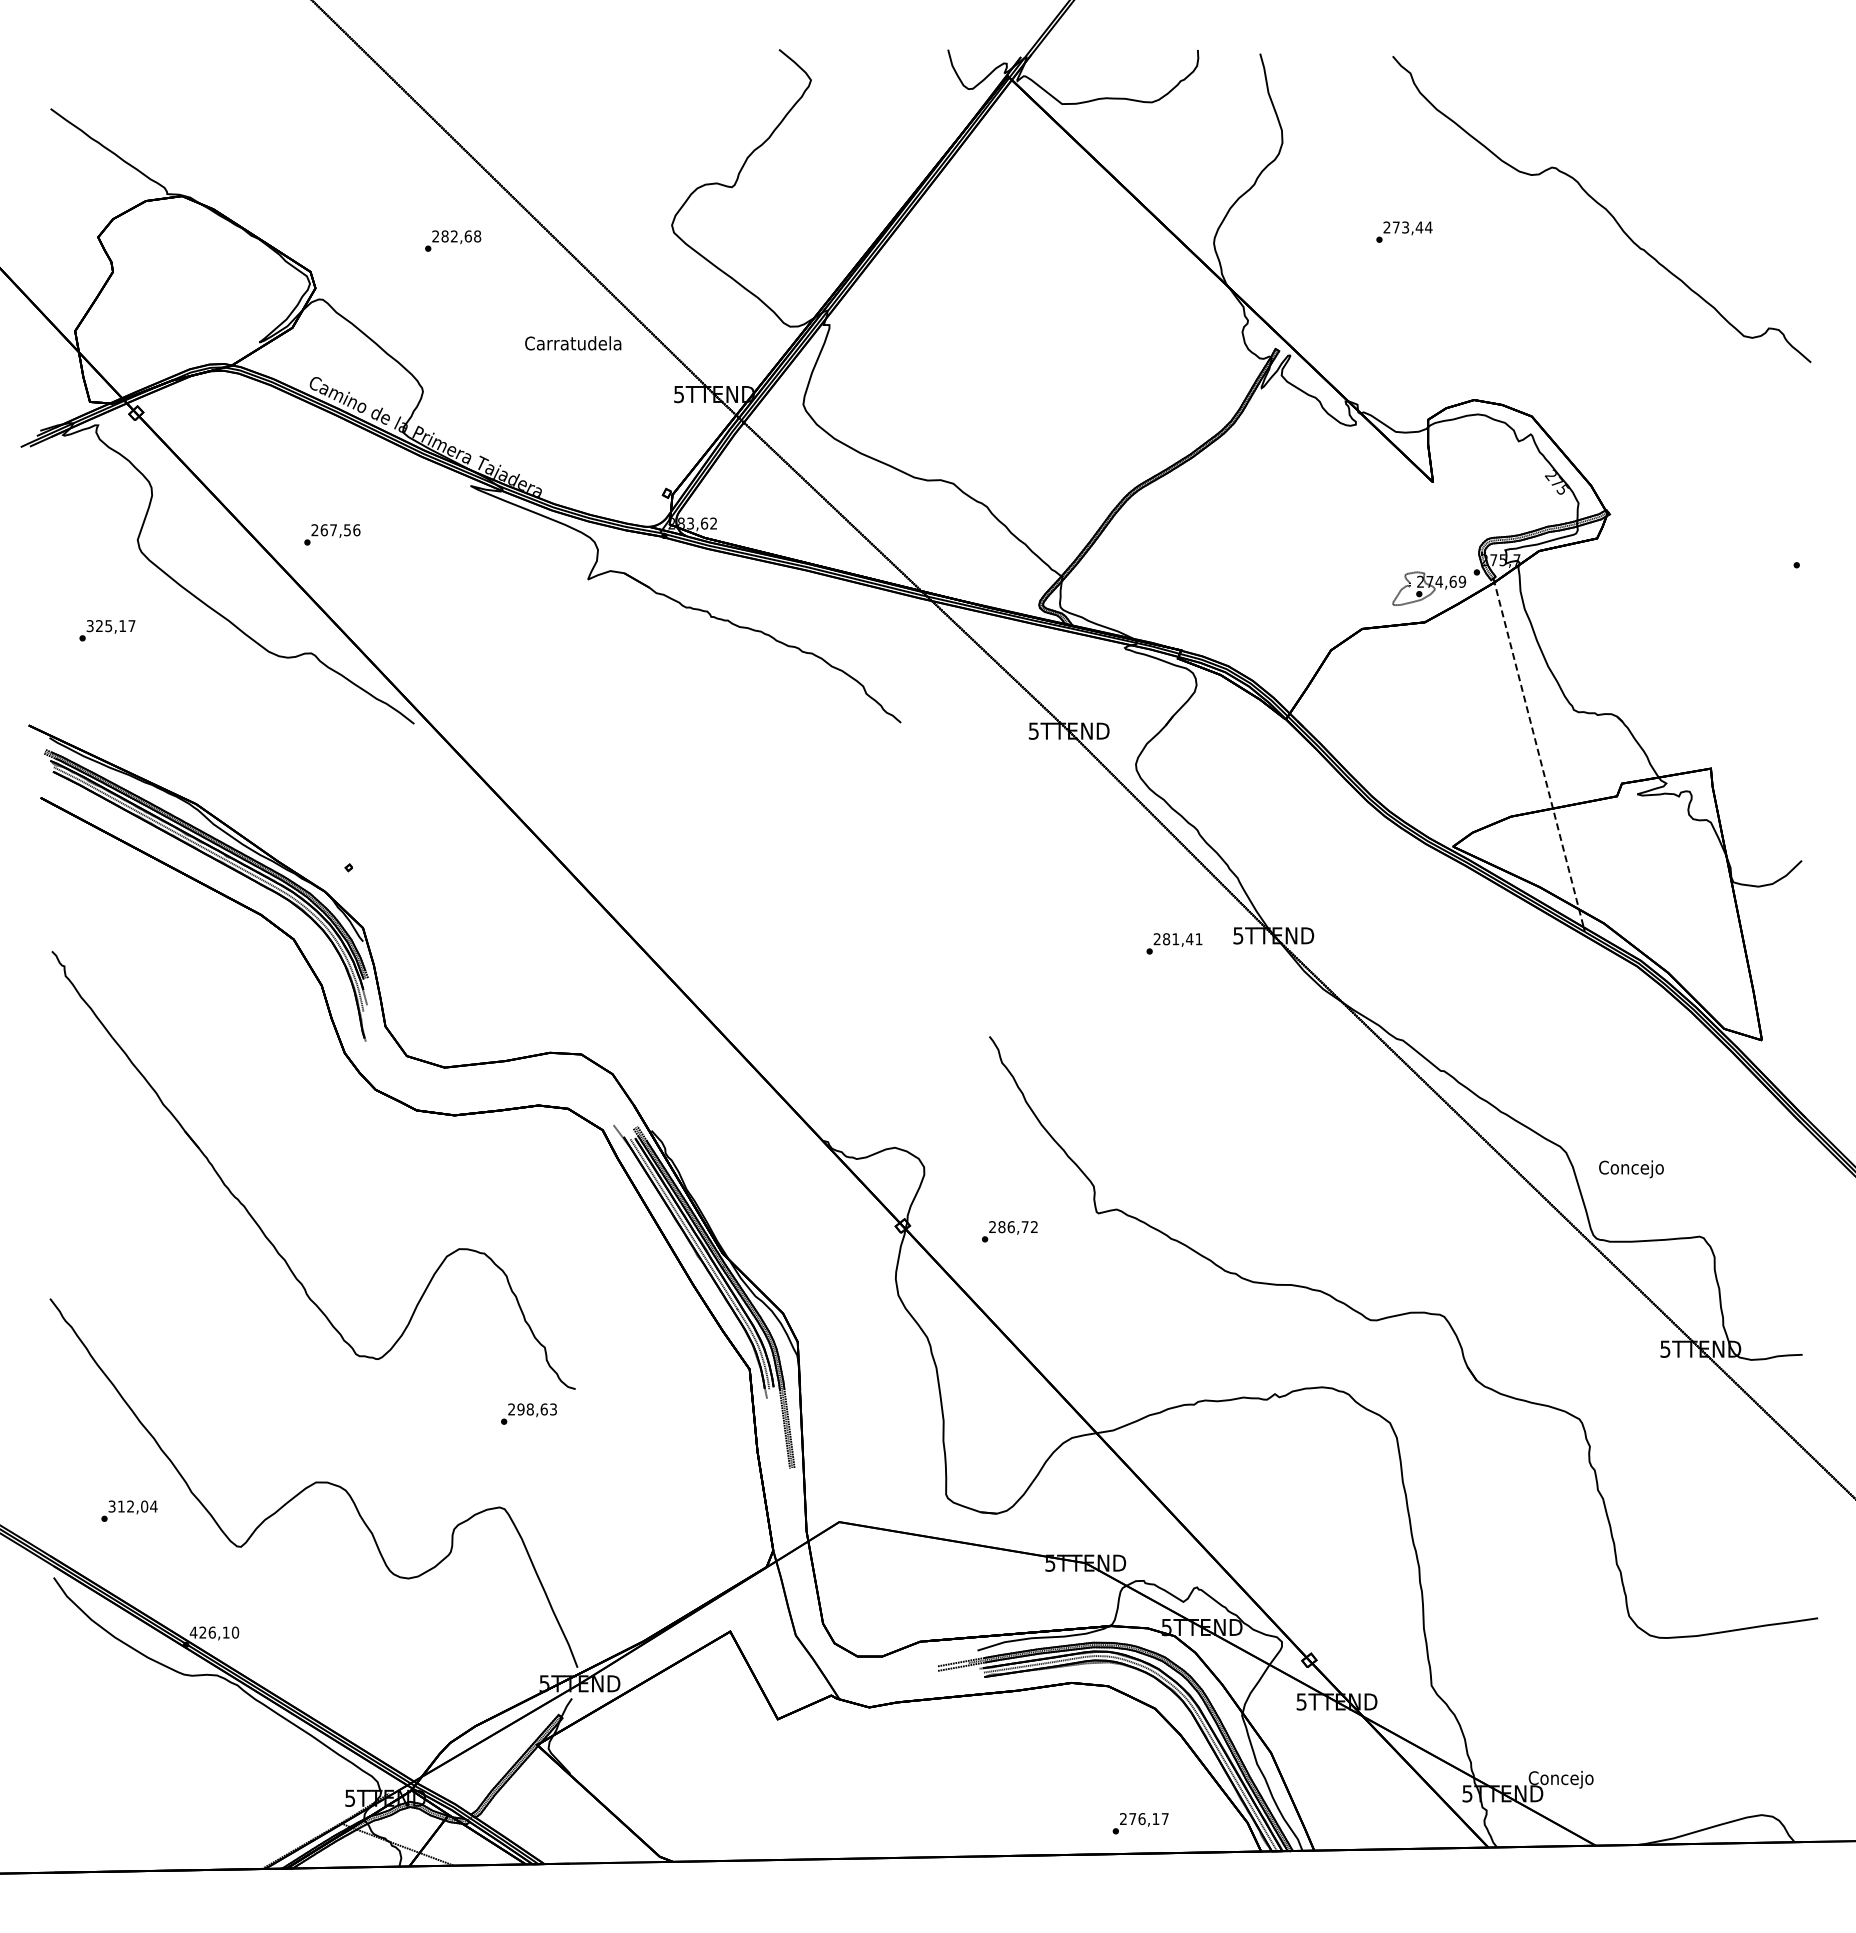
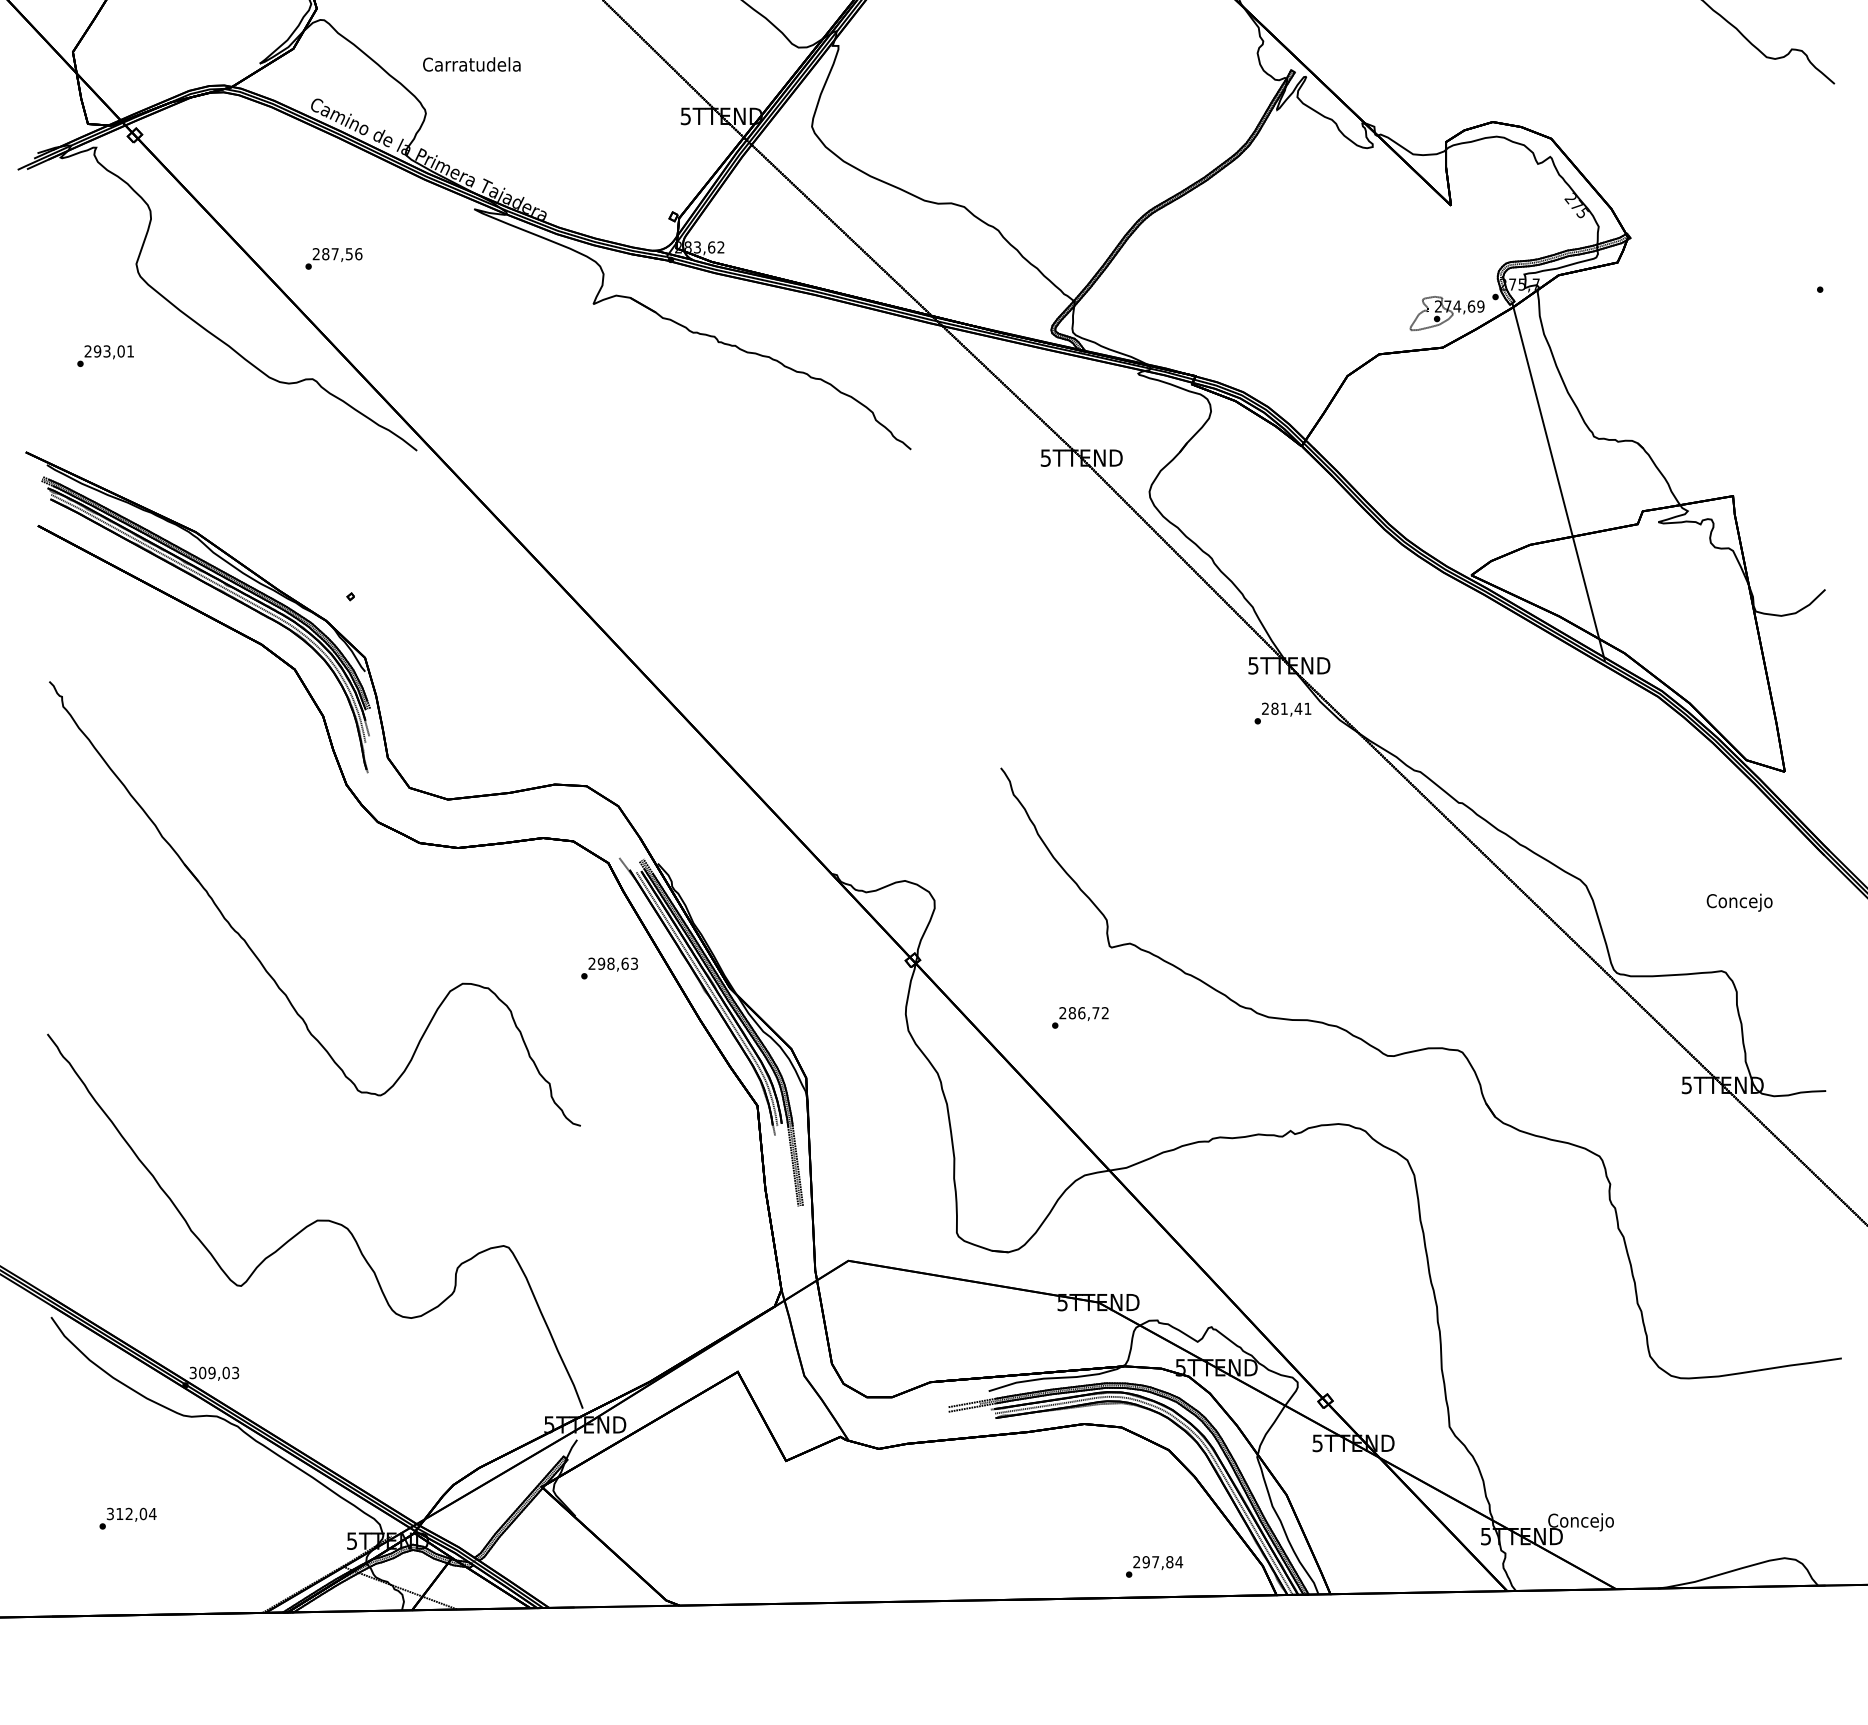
text: (573, 343) -> (472, 64), moved
text: (323, 530) -> (324, 254), 267,56 -> 287,56
text: (110, 626) -> (108, 351), 325,17 -> 293,01
line: (1538, 753) -> (1558, 480), dashed -> solid
text: (1174, 943) -> (1283, 713), moved
text: (1631, 1169) -> (1739, 902), moved
text: (1009, 1231) -> (1080, 1017), moved
text: (528, 1413) -> (609, 967), moved
text: (129, 1510) -> (128, 1517), moved
text: (214, 1632) -> (214, 1372), 426,10 -> 309,03
text: (1149, 1819) -> (1163, 1562), 276,17 -> 297,84

